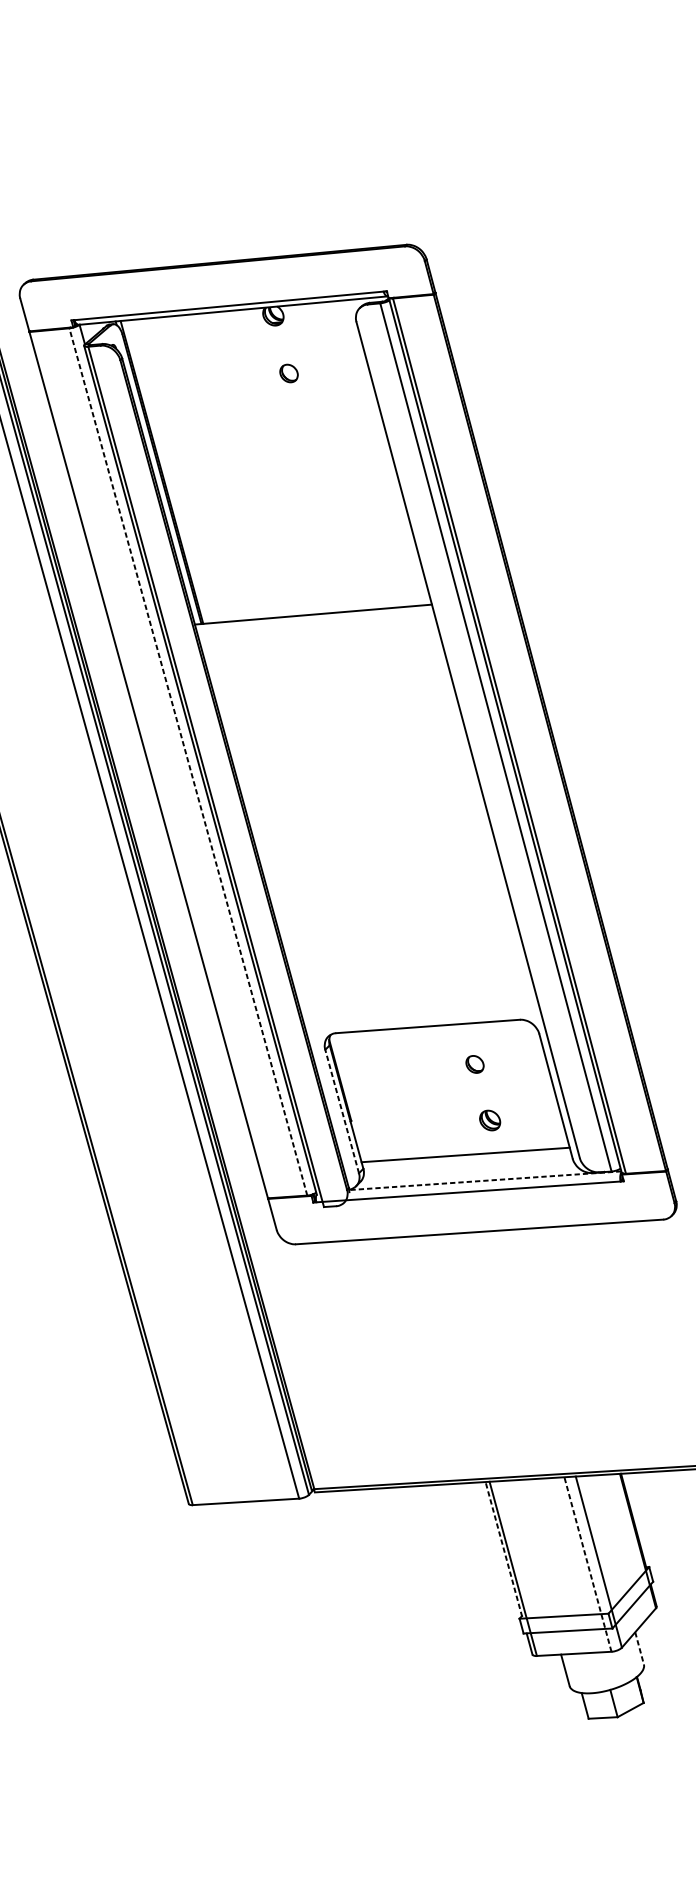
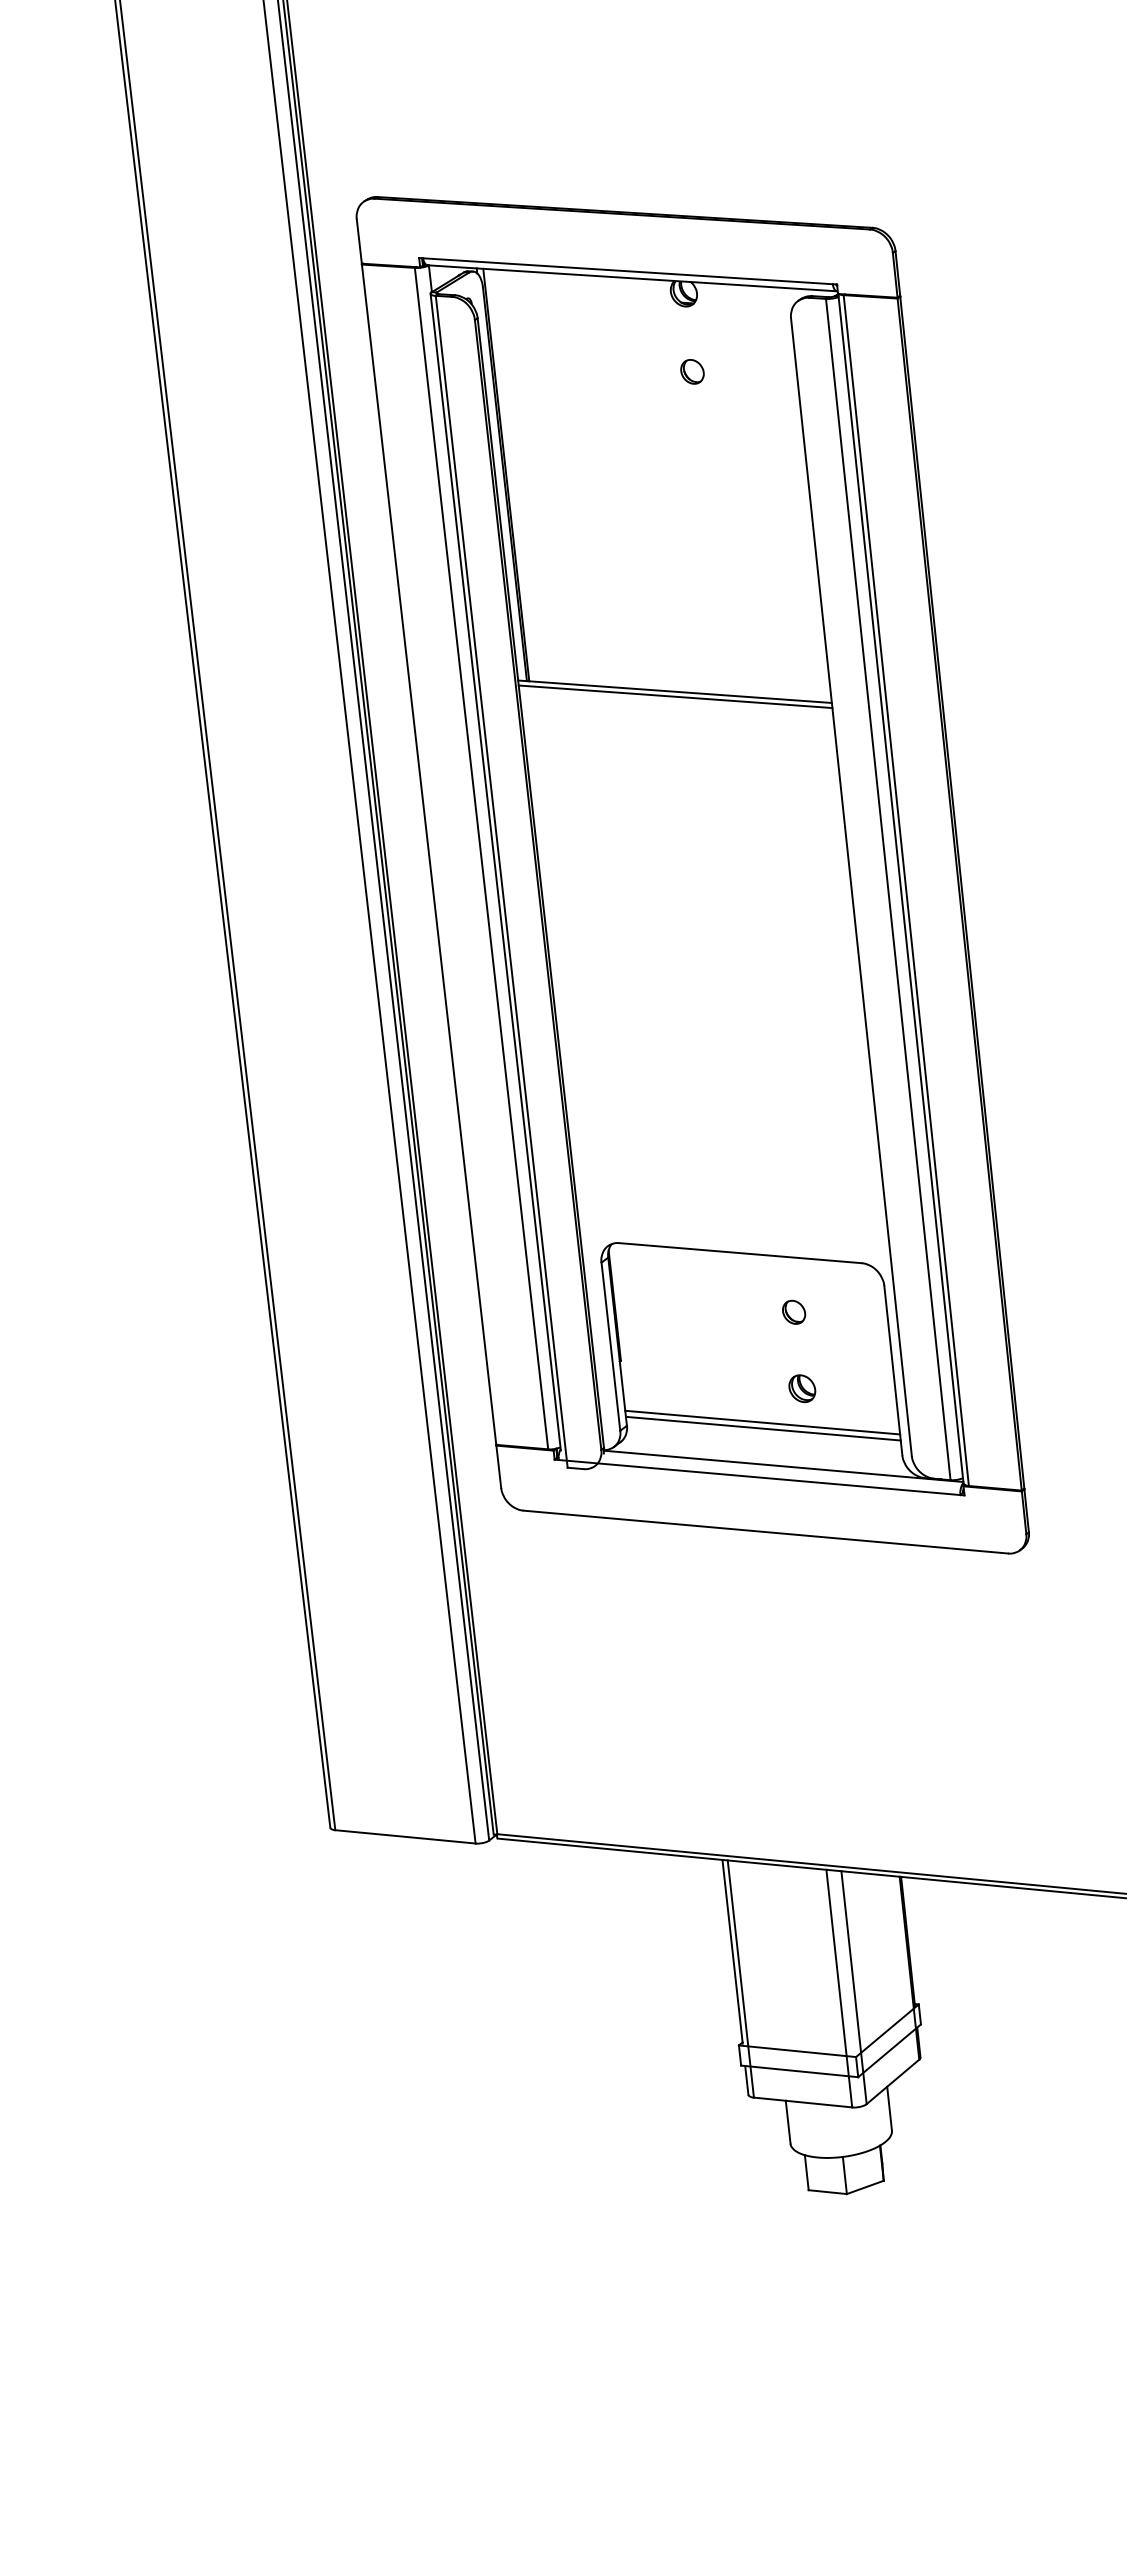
line: (314, 618) -> (675, 696), added
line: (188, 761) -> (481, 858), dashed -> solid
line: (341, 1111) -> (610, 1346), dashed -> solid
line: (464, 1150) -> (762, 1422), added
line: (485, 1180) -> (783, 1466), dashed -> solid
line: (503, 1549) -> (732, 1951), dashed -> solid
line: (588, 1564) -> (839, 1988), dashed -> solid
line: (639, 1648) -> (889, 2109), dashed -> solid

